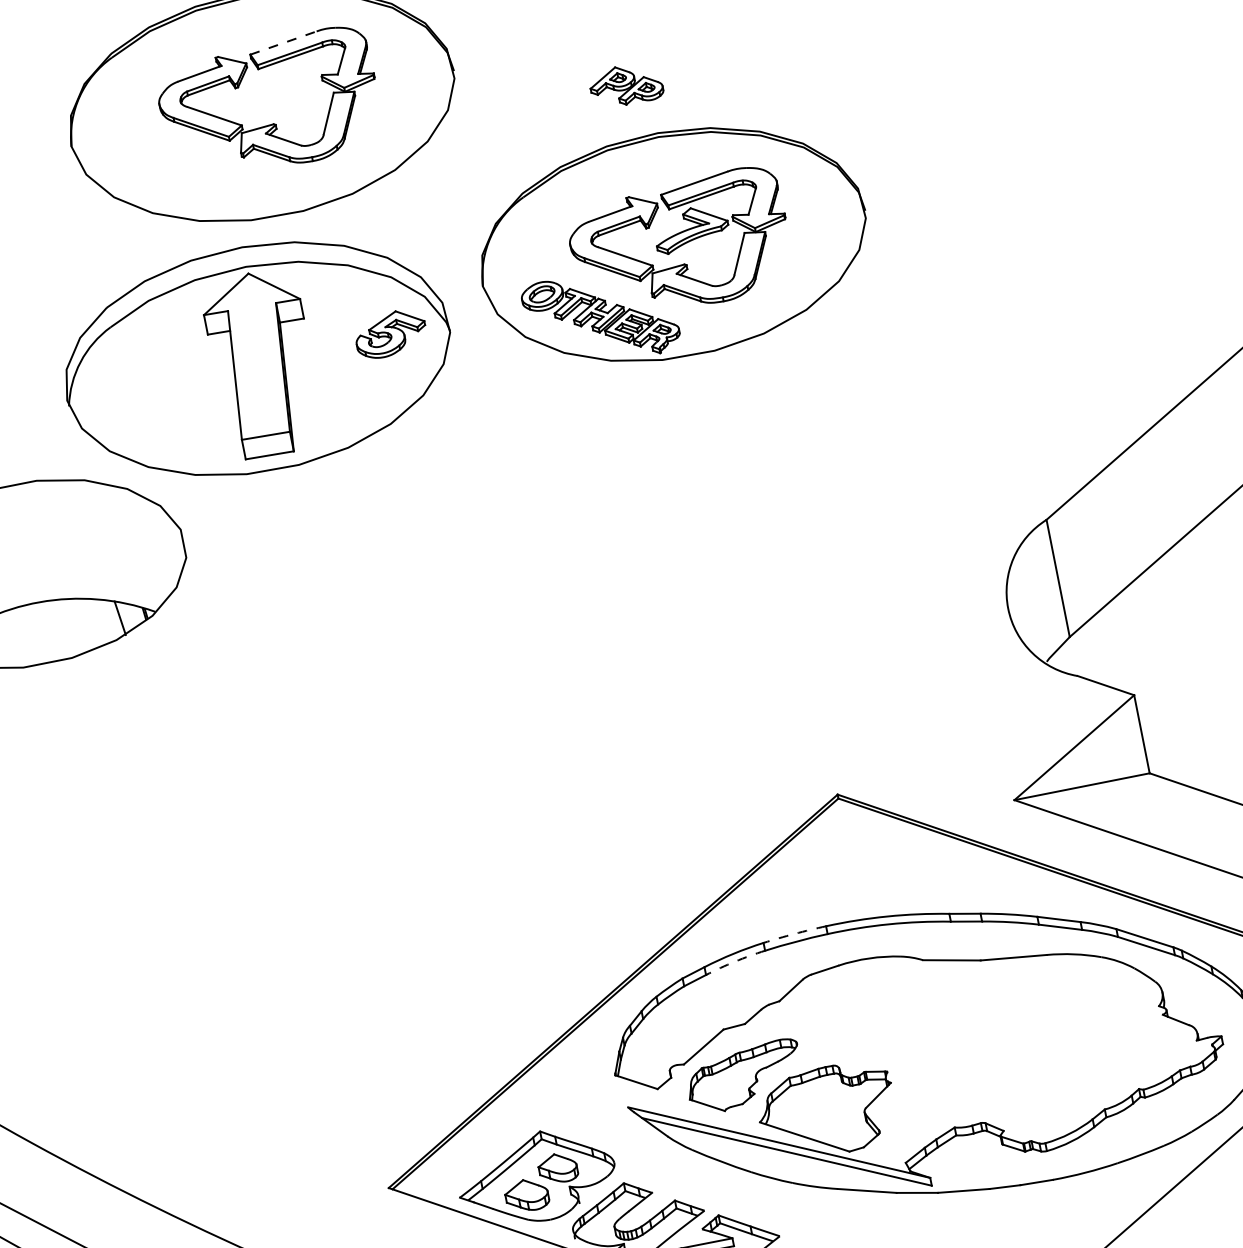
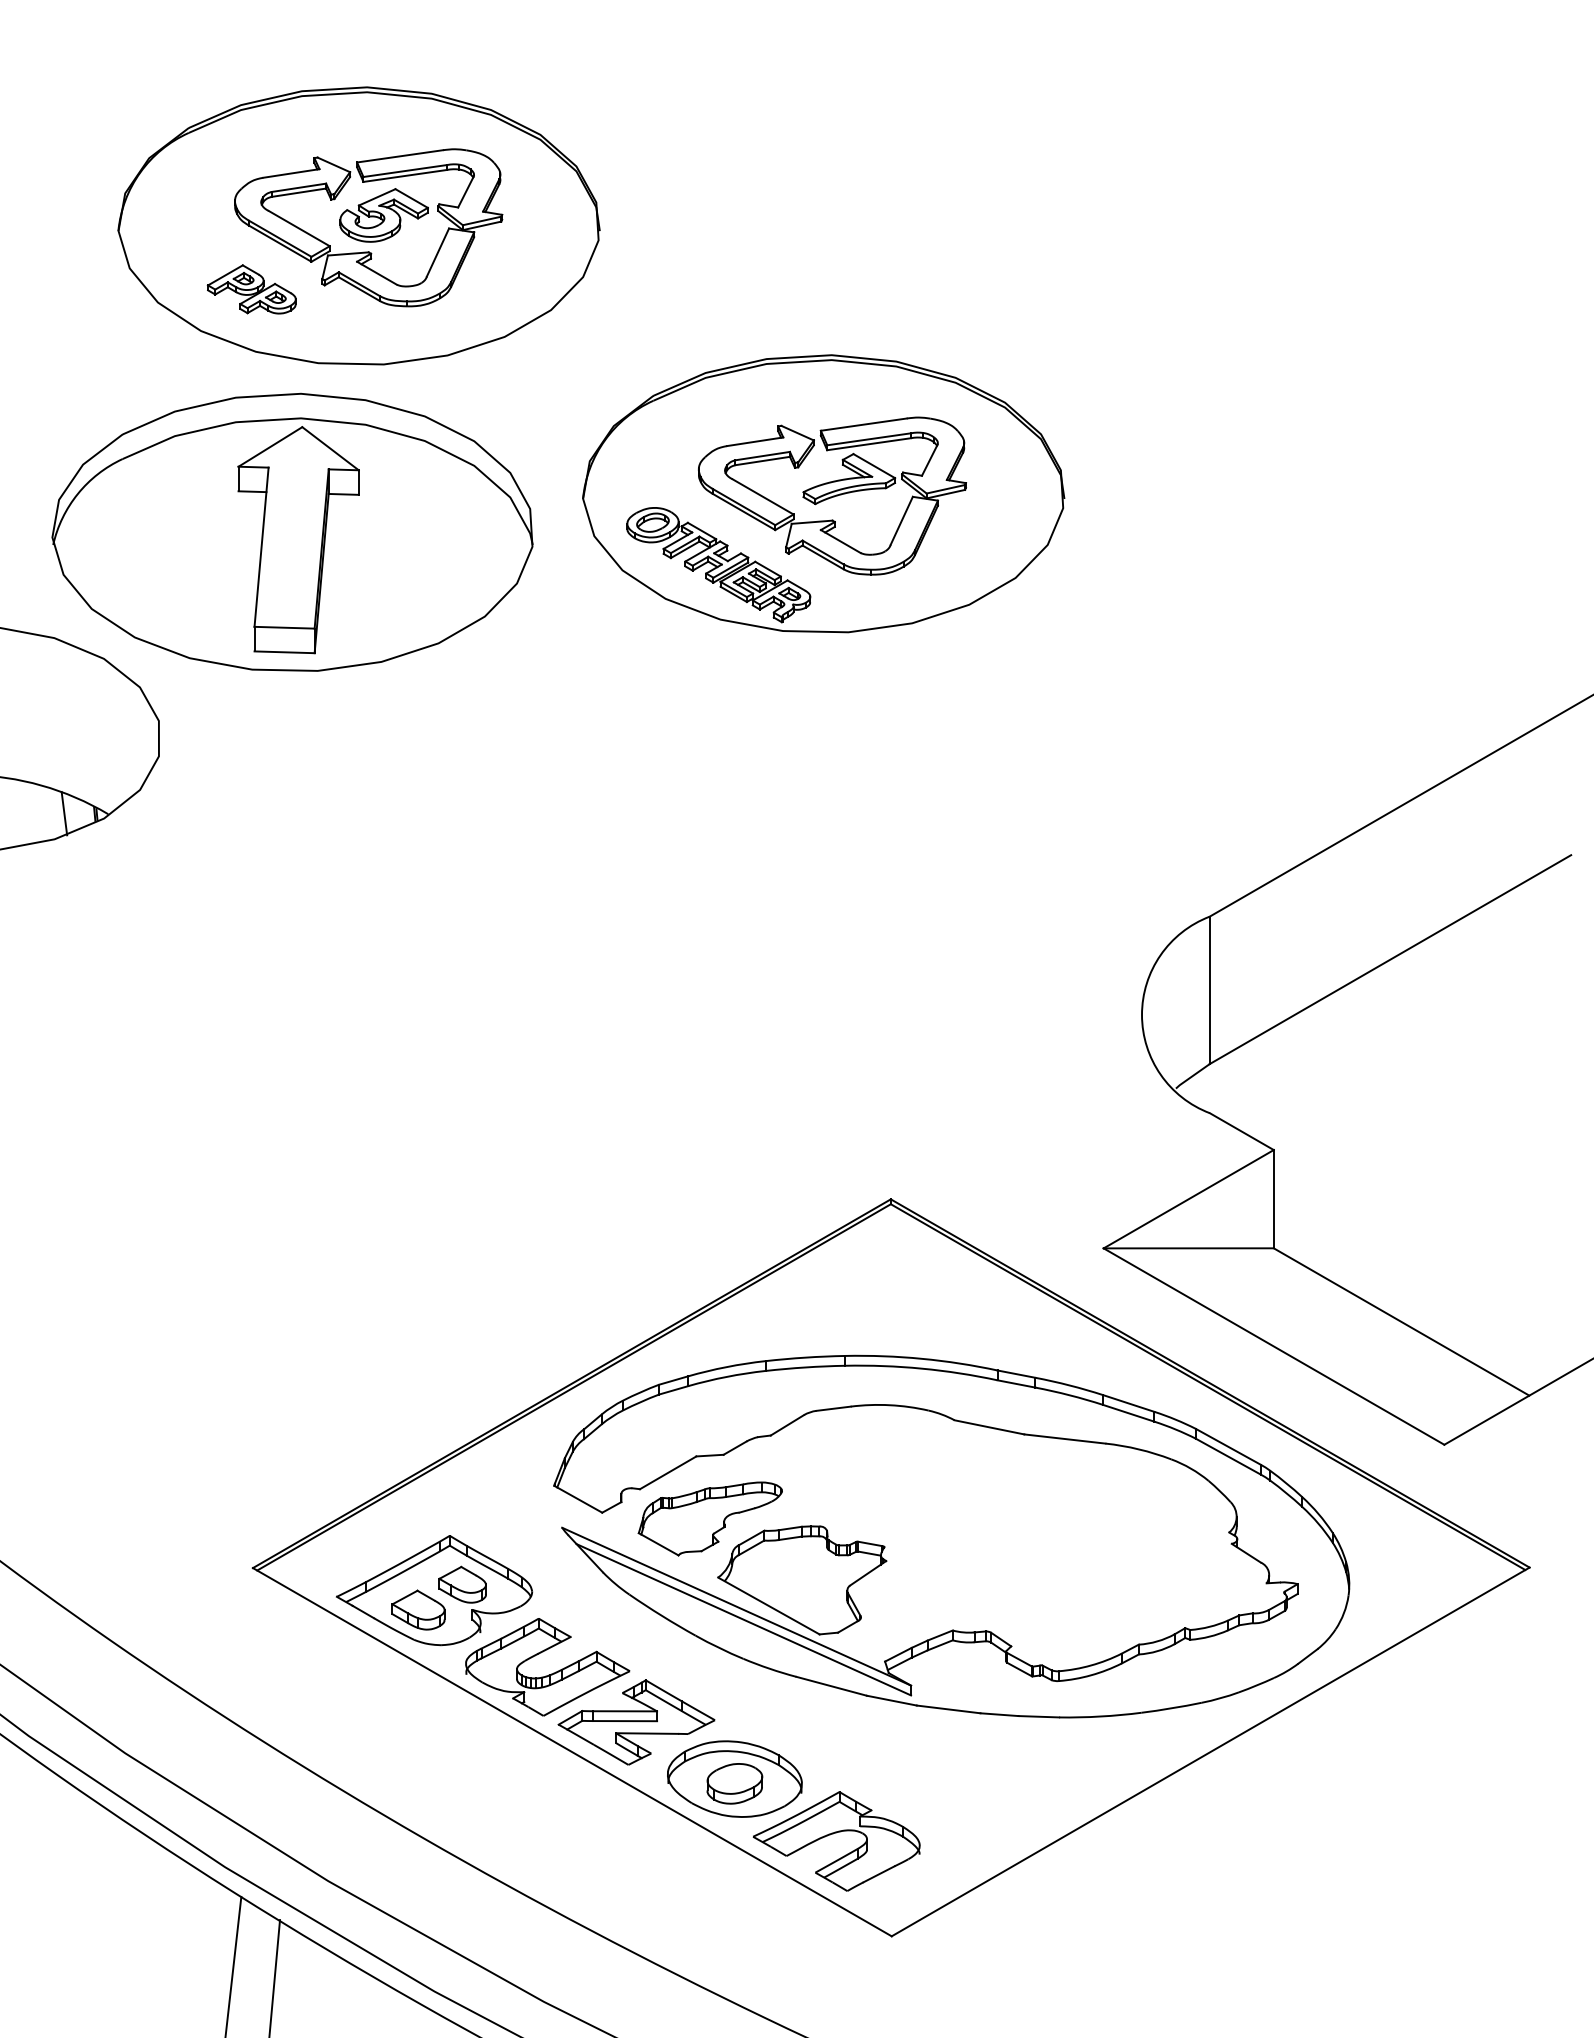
line: (283, 43) -> (400, 156), dashed -> solid
part: (625, 85) -> (251, 289), moved
part: (390, 334) -> (383, 215), moved
arc: (794, 933) -> (805, 1357), dashed -> solid
arc: (734, 961) -> (726, 1376), dashed -> solid

